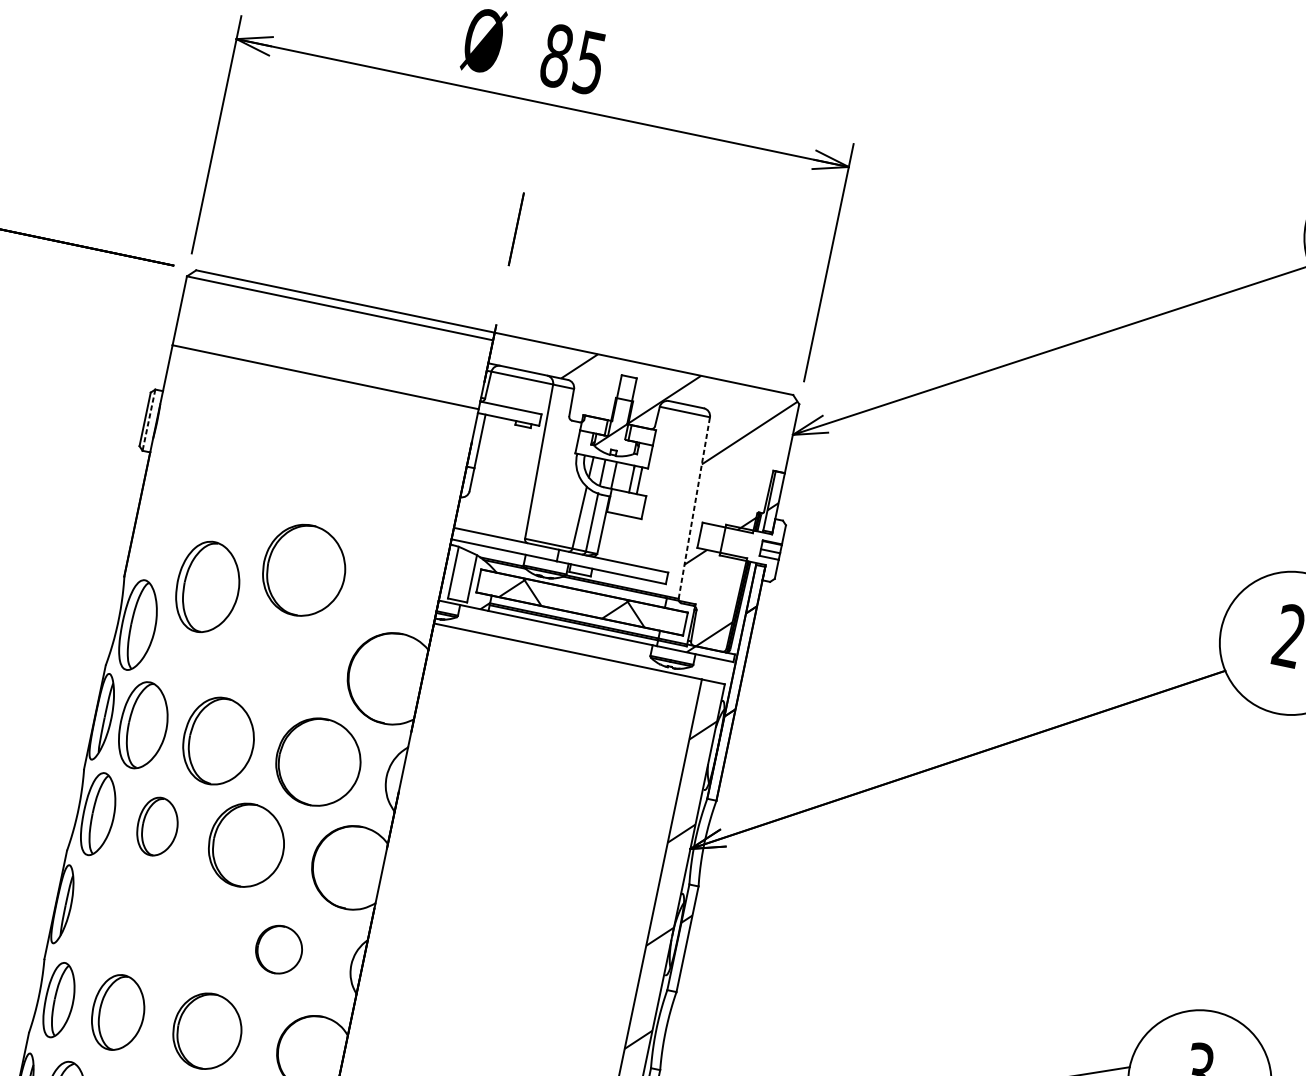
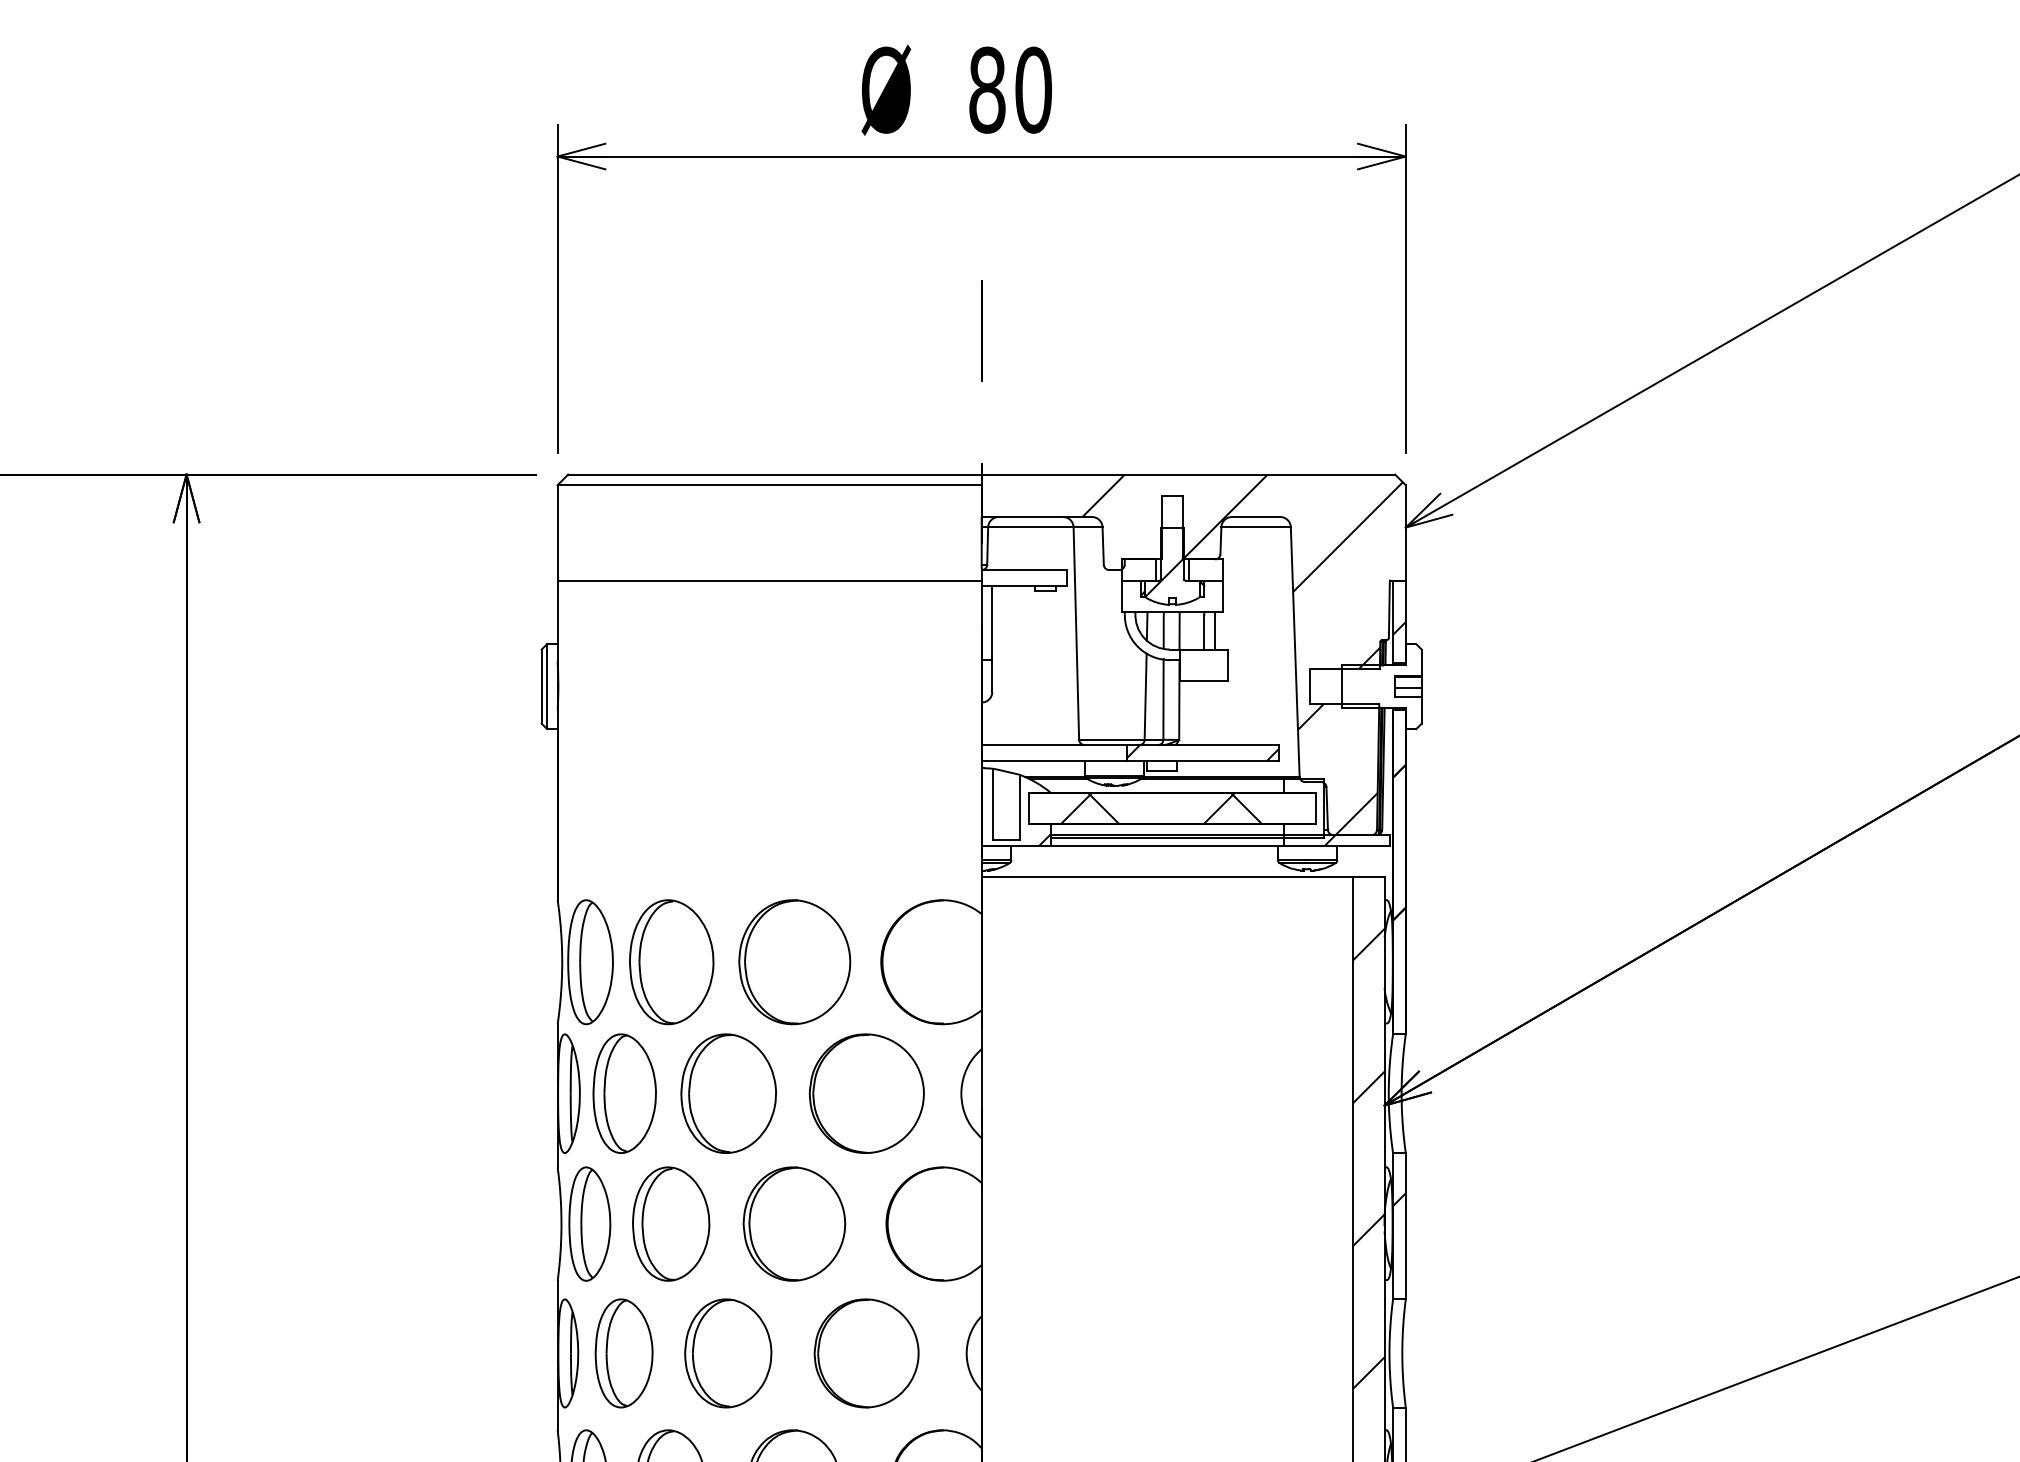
text: (590, 62) -> (1033, 89), 85 -> 80
line: (149, 420) -> (547, 687), dashed -> solid
line: (694, 508) -> (1295, 652), dashed -> solid
hatch: (612, 566) -> (1202, 752), added
part: (303, 570) -> (794, 962), moved
part: (207, 587) -> (671, 962), moved
part: (157, 826) -> (671, 1223), size x1.43
part: (103, 913) -> (623, 1353), added
part: (179, 928) -> (728, 1353), added
part: (279, 949) -> (866, 1353), size x1.67

